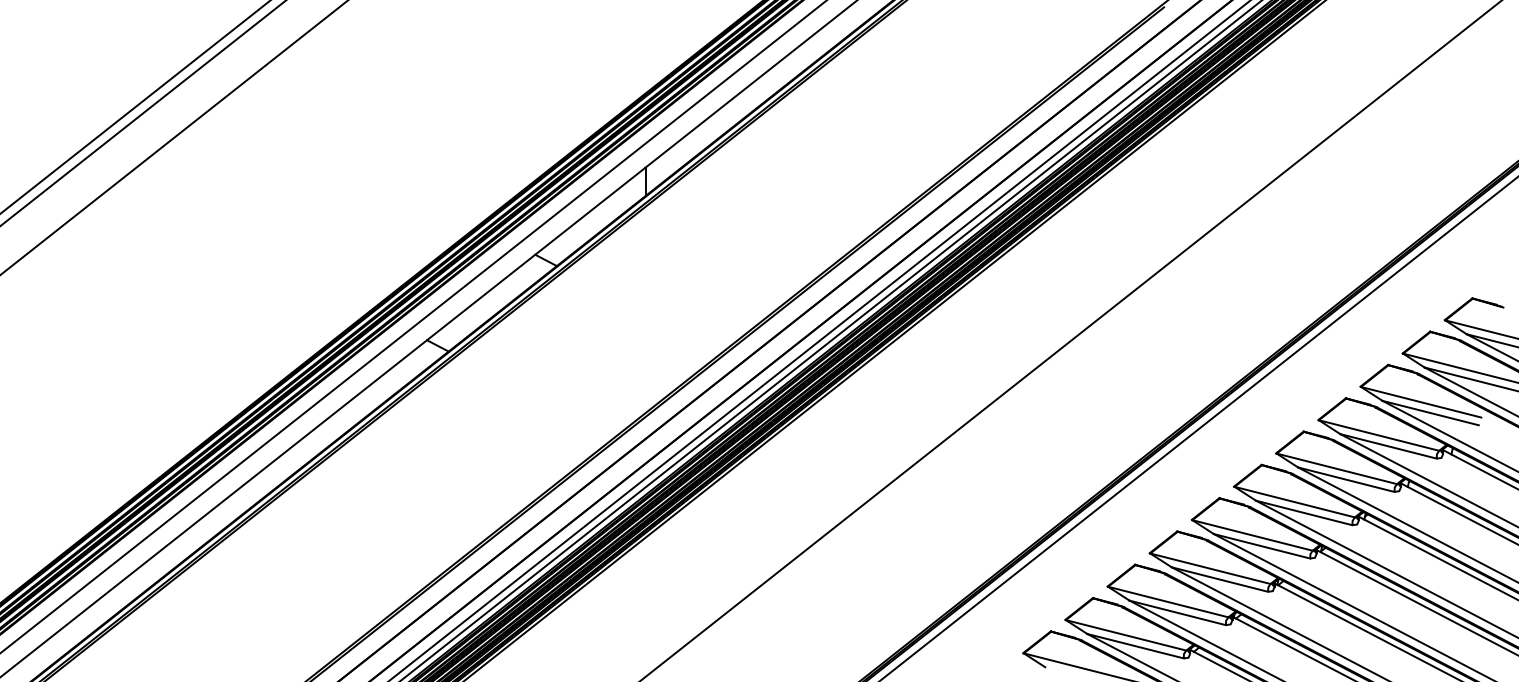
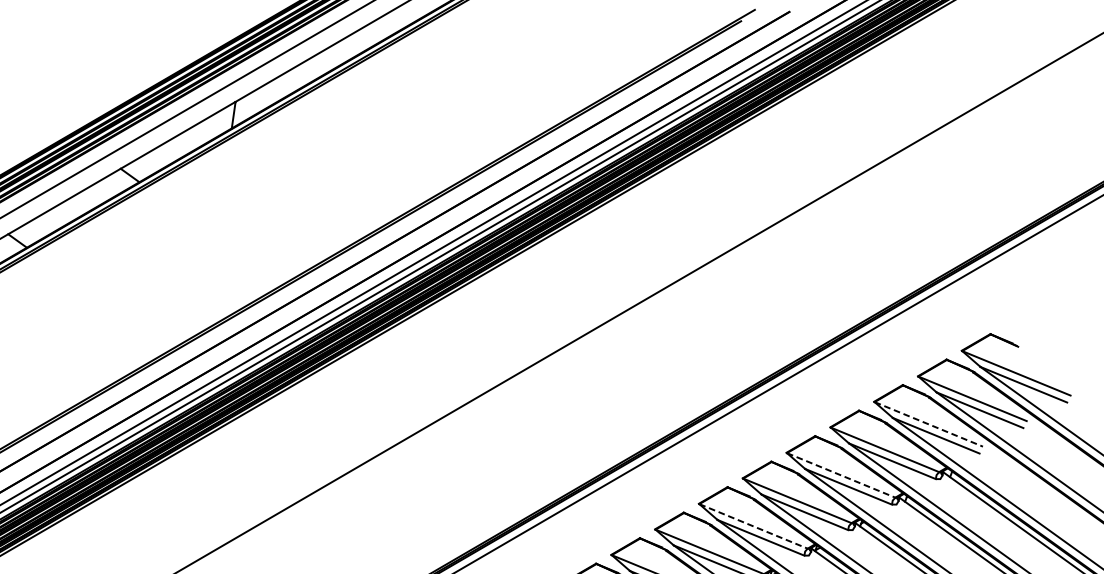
line: (1421, 402) -> (929, 424), solid -> dashed
line: (1337, 468) -> (841, 475), solid -> dashed
line: (1253, 535) -> (754, 526), solid -> dashed

